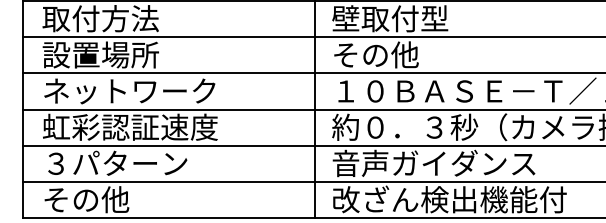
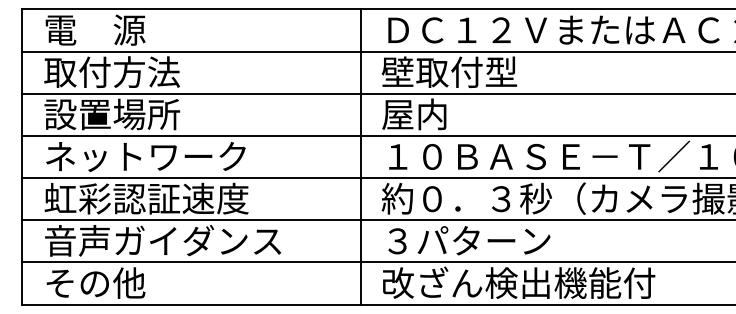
text: (375, 55) -> (432, 114), その他 -> 屋内
text: (144, 163) -> (163, 240), ３パターン -> 音声ガイダンス
text: (433, 163) -> (500, 240), 音声ガイダンス -> ３パターン

